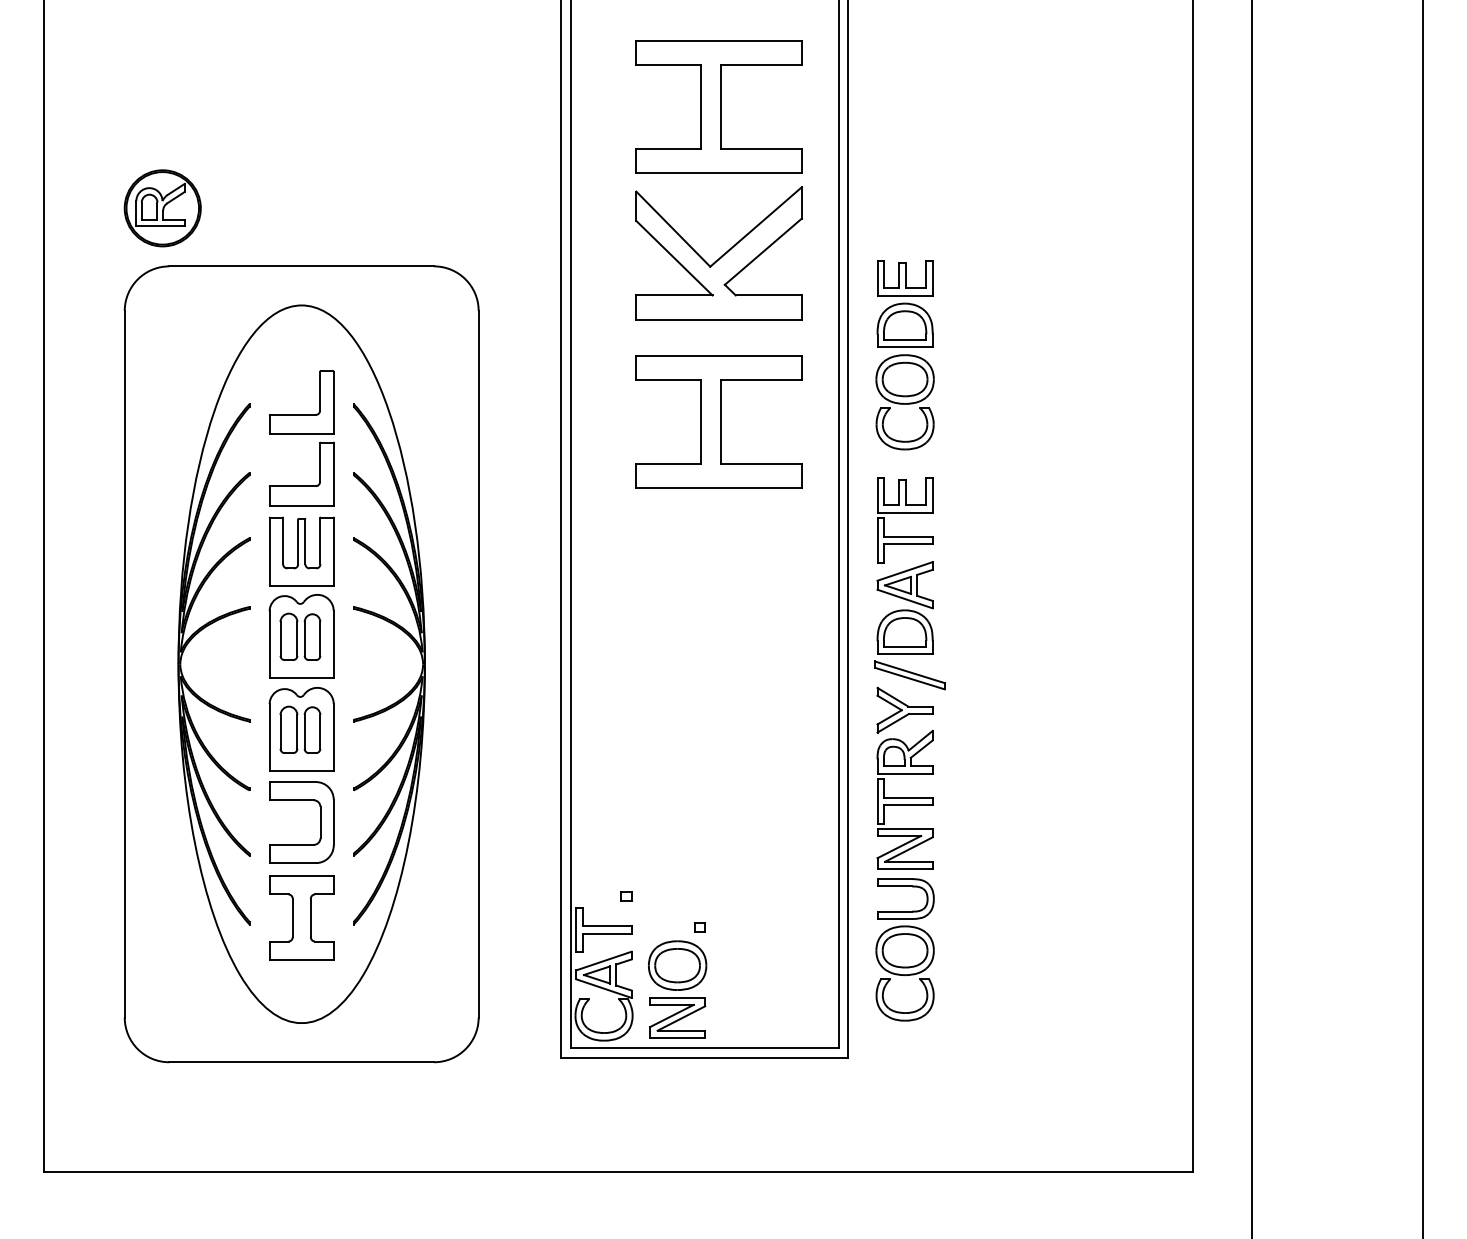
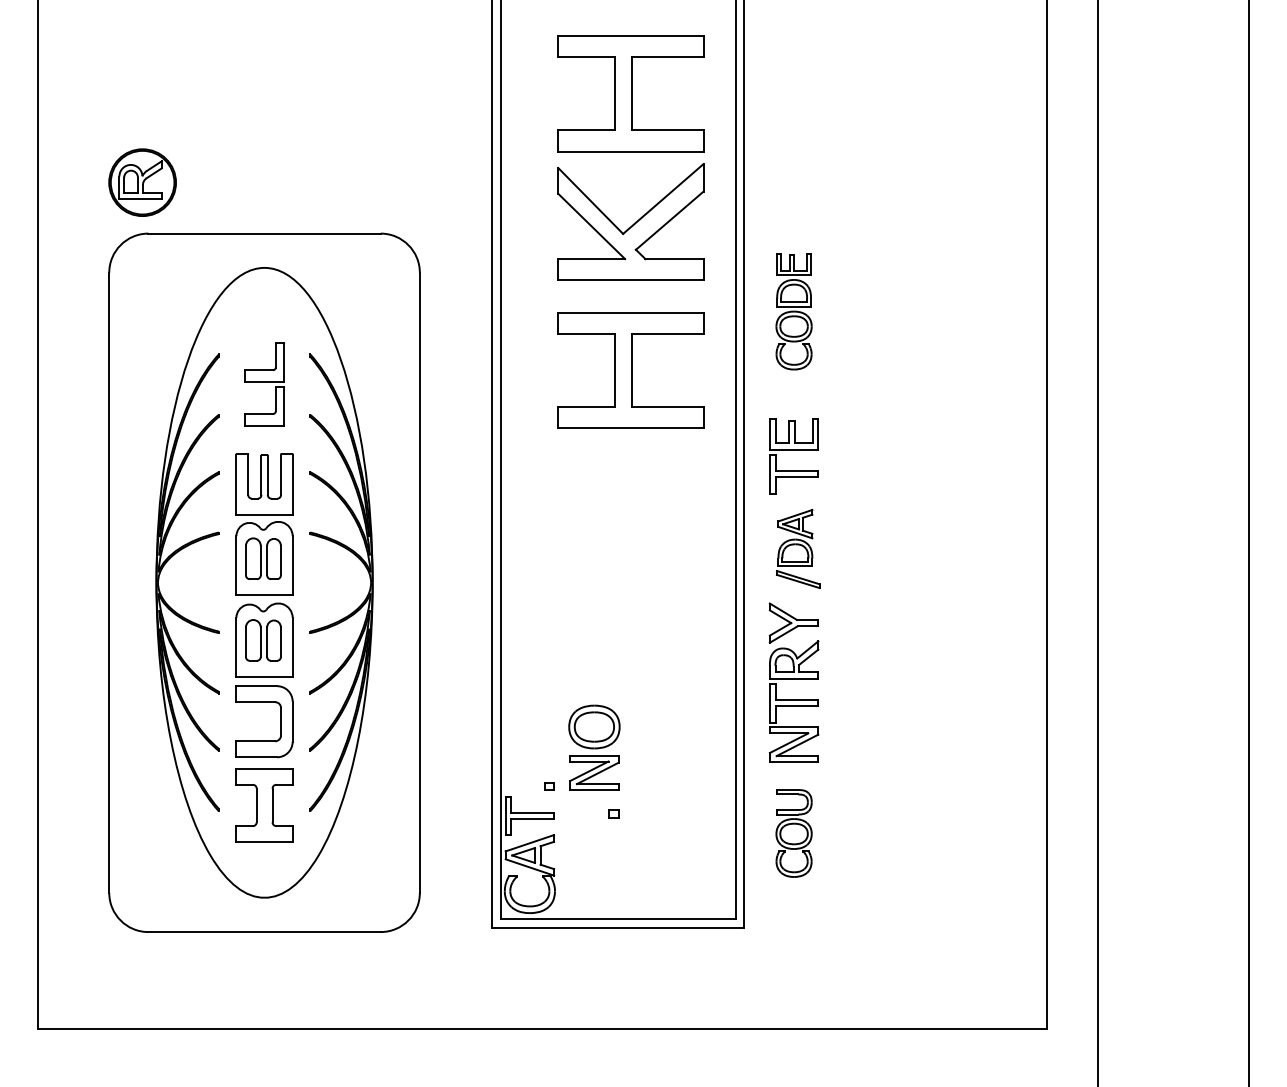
part: (904, 355) -> (793, 311), size x0.7
part: (301, 438) -> (264, 384), size x0.7
part: (909, 625) -> (797, 548), size x0.7
part: (904, 949) -> (793, 833), size x0.7
part: (677, 989) -> (594, 747), moved

